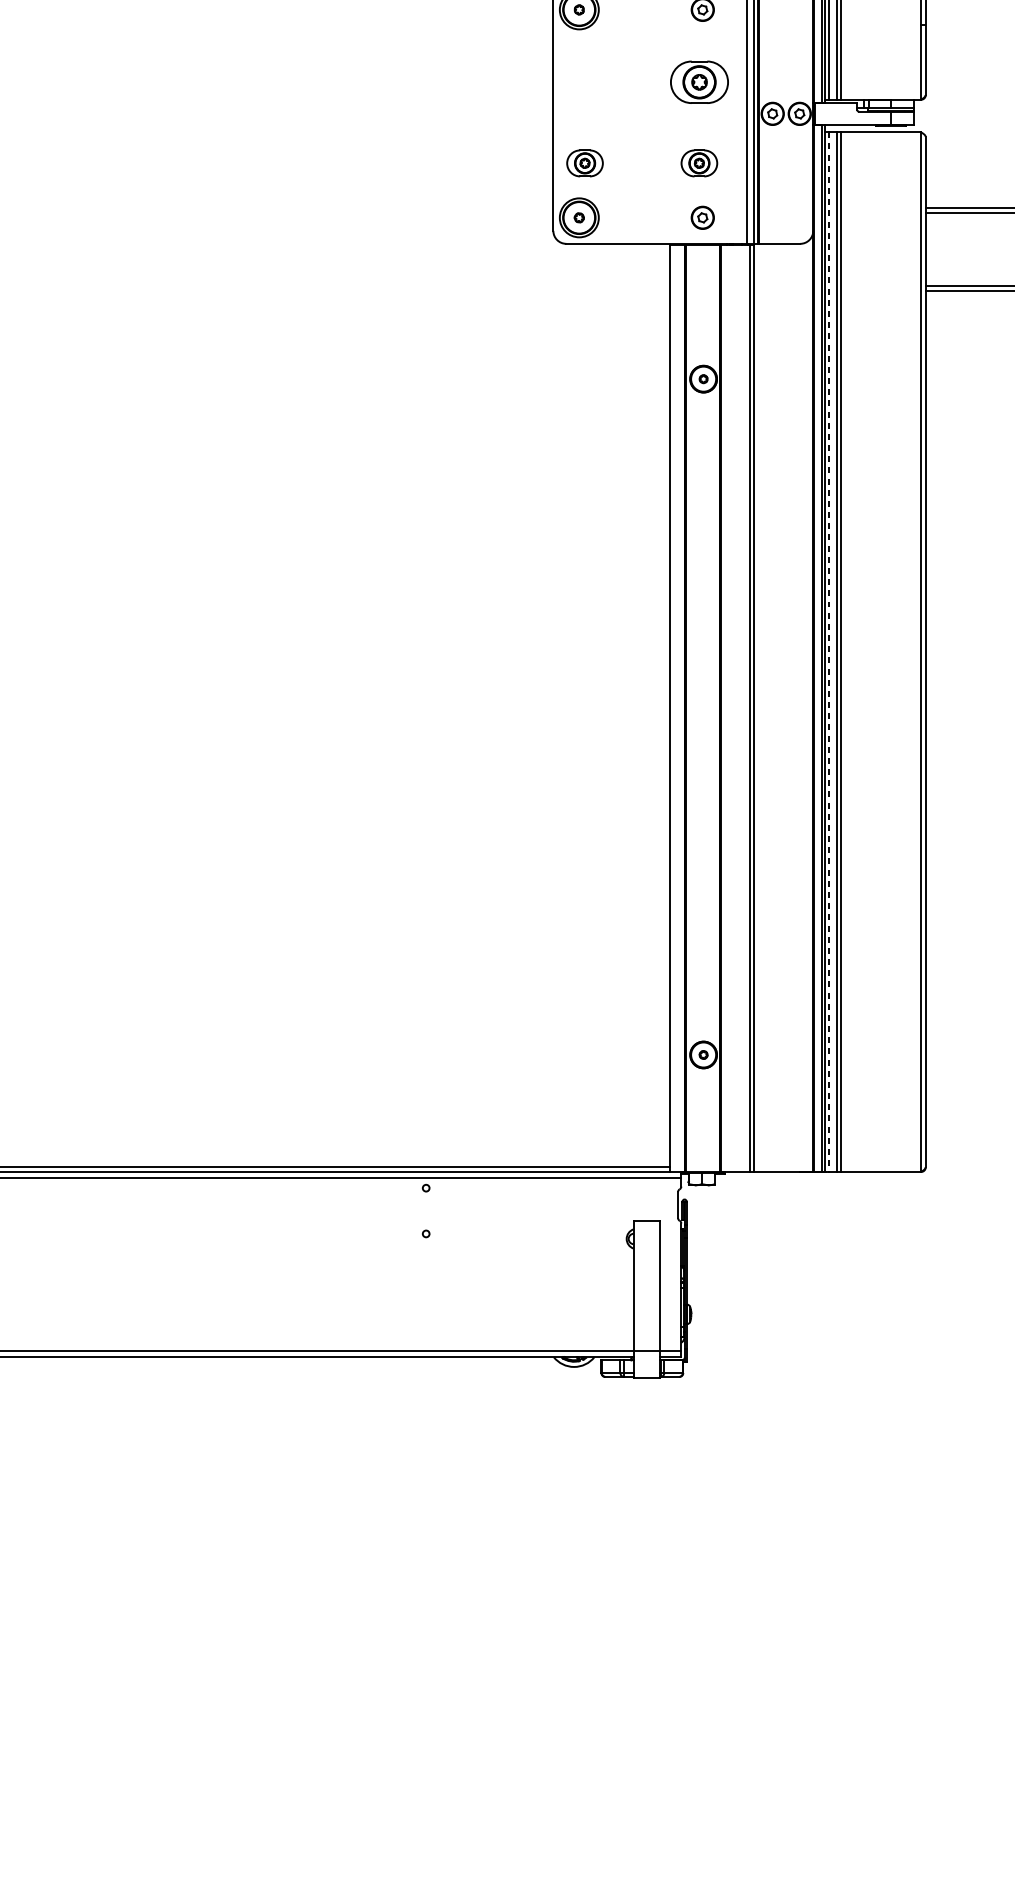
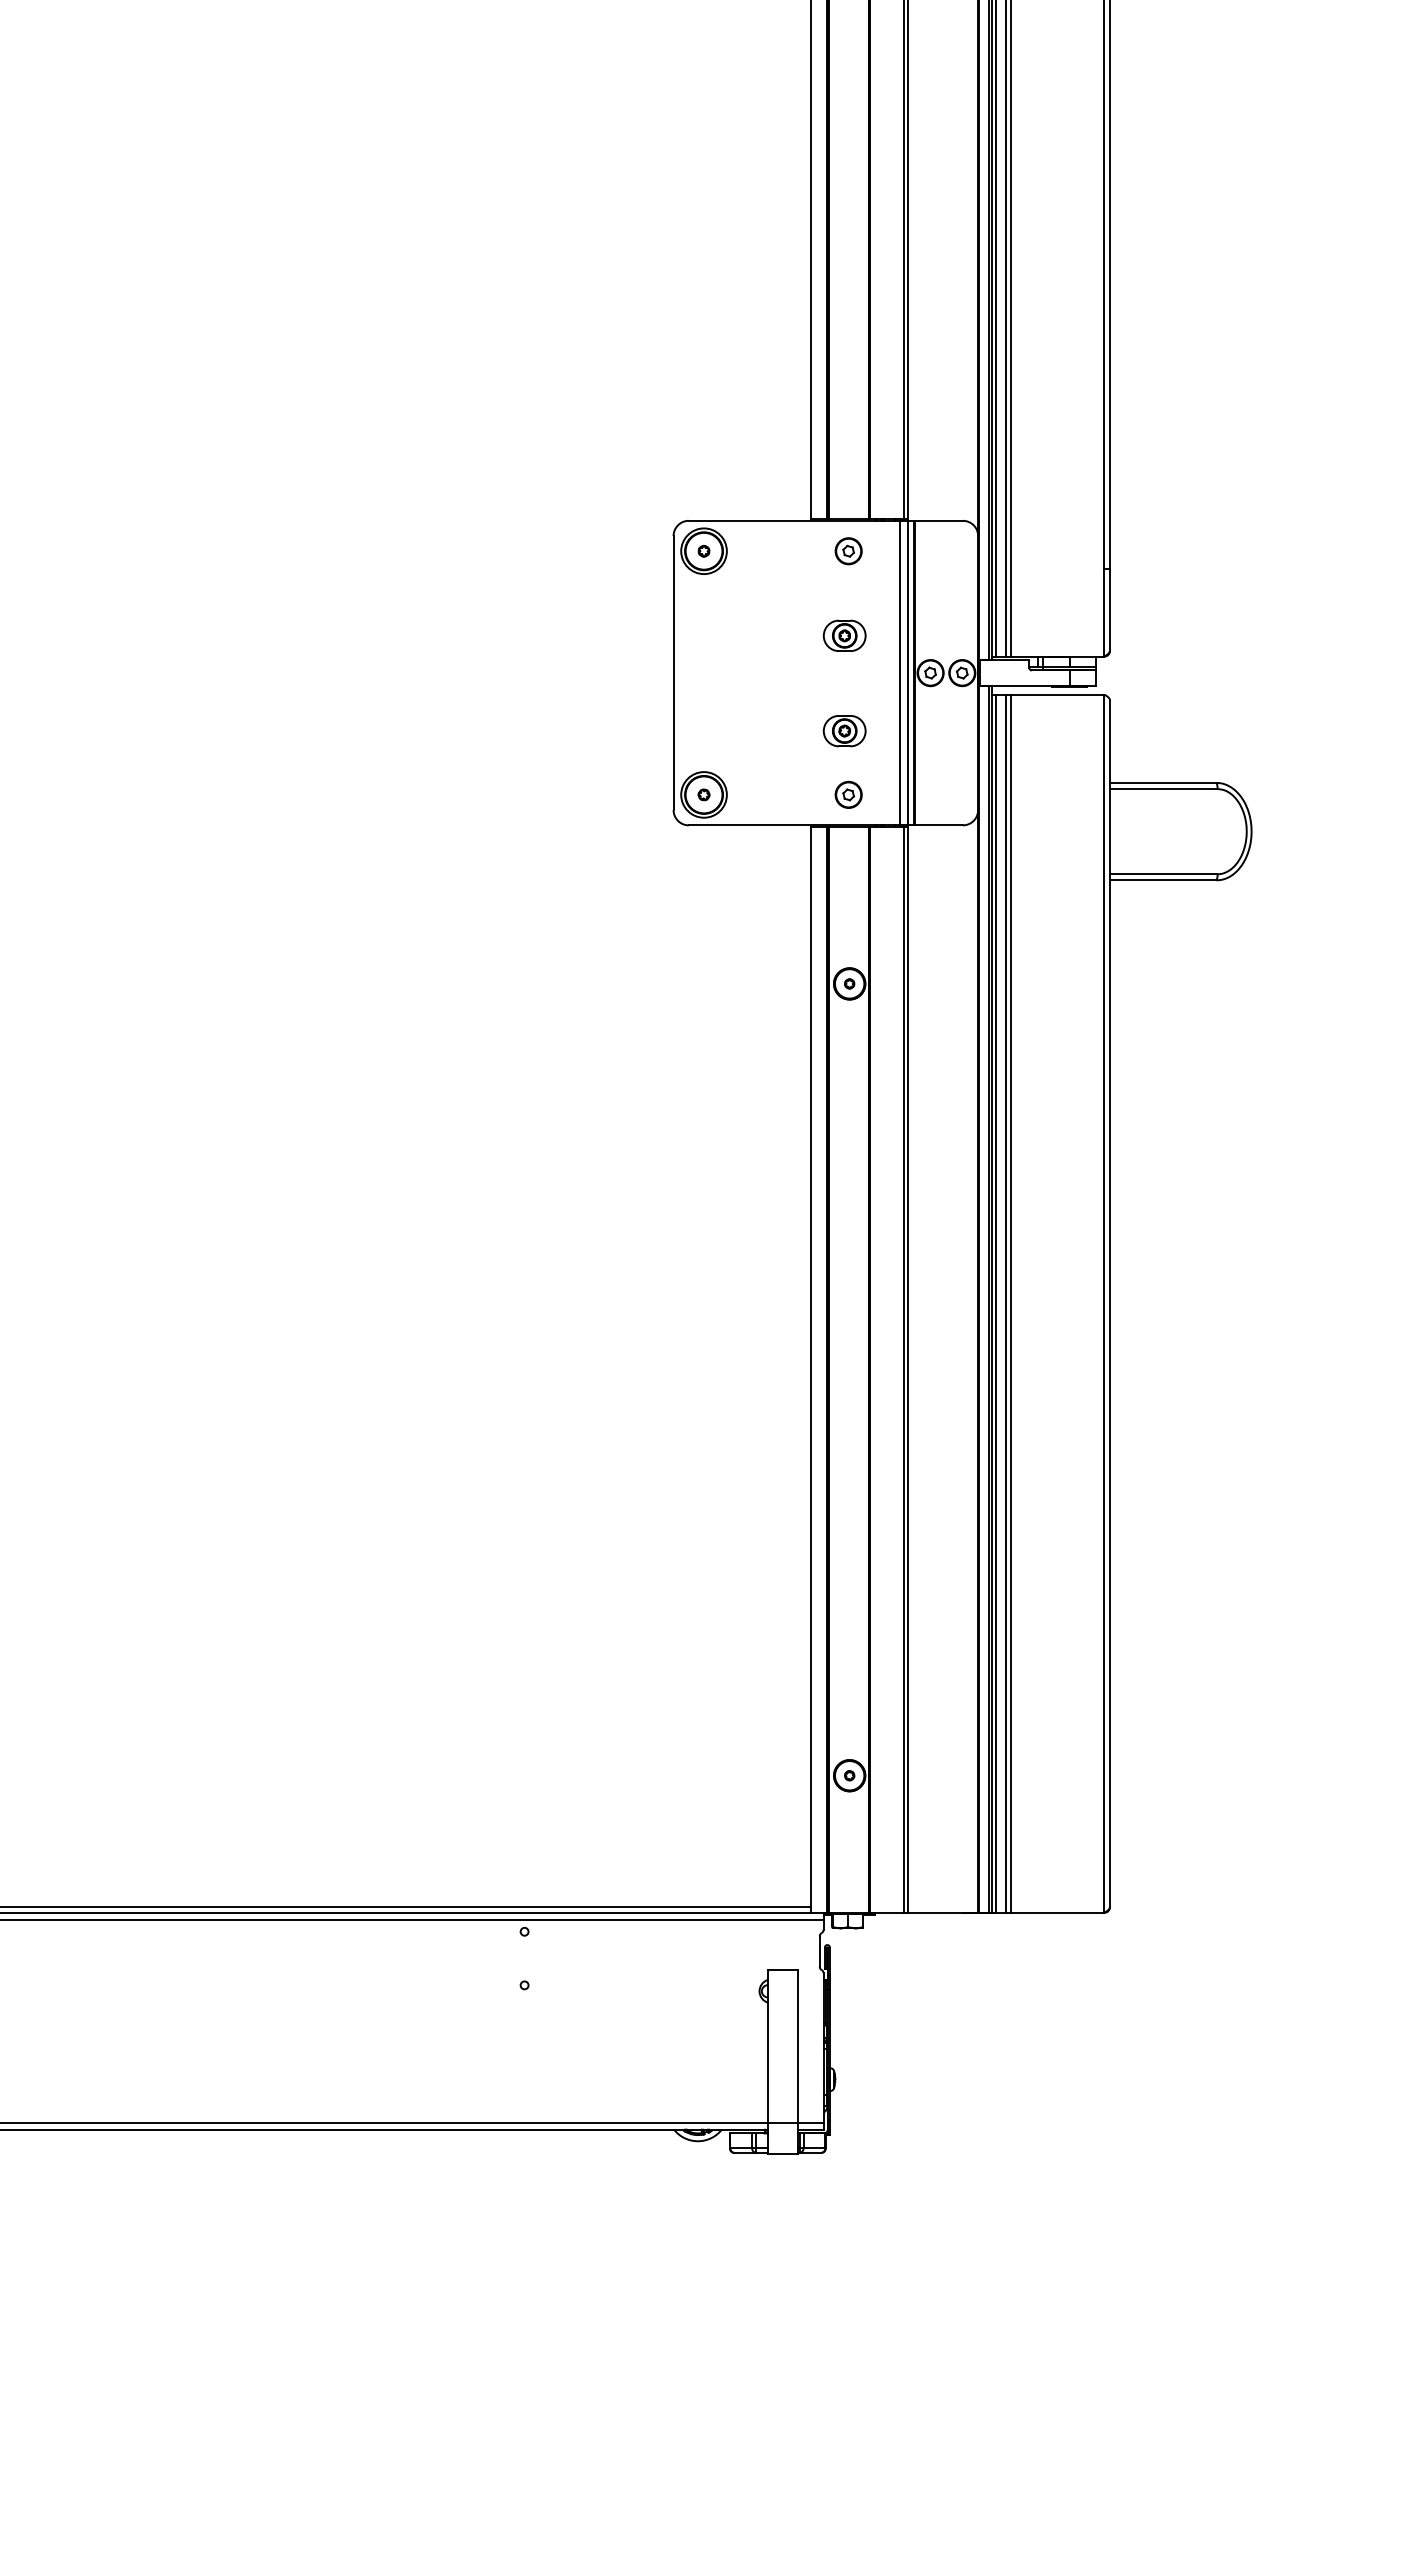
part: (699, 81) -> (844, 635), size x0.62
part: (584, 163) -> (710, 731), removed
line: (828, 652) -> (996, 1304), dashed -> solid

